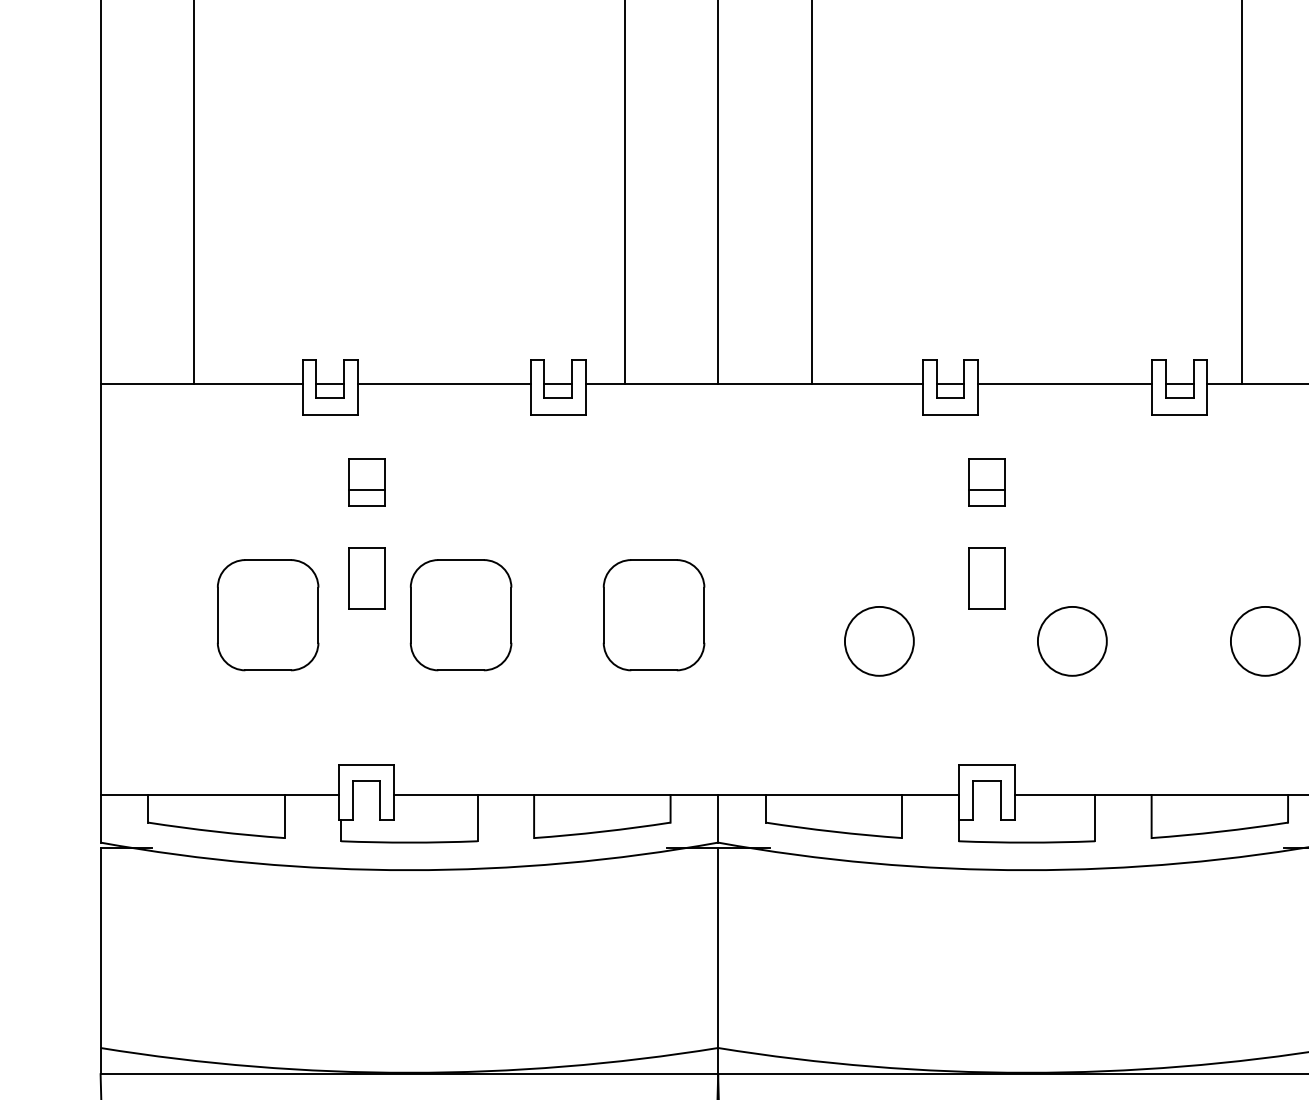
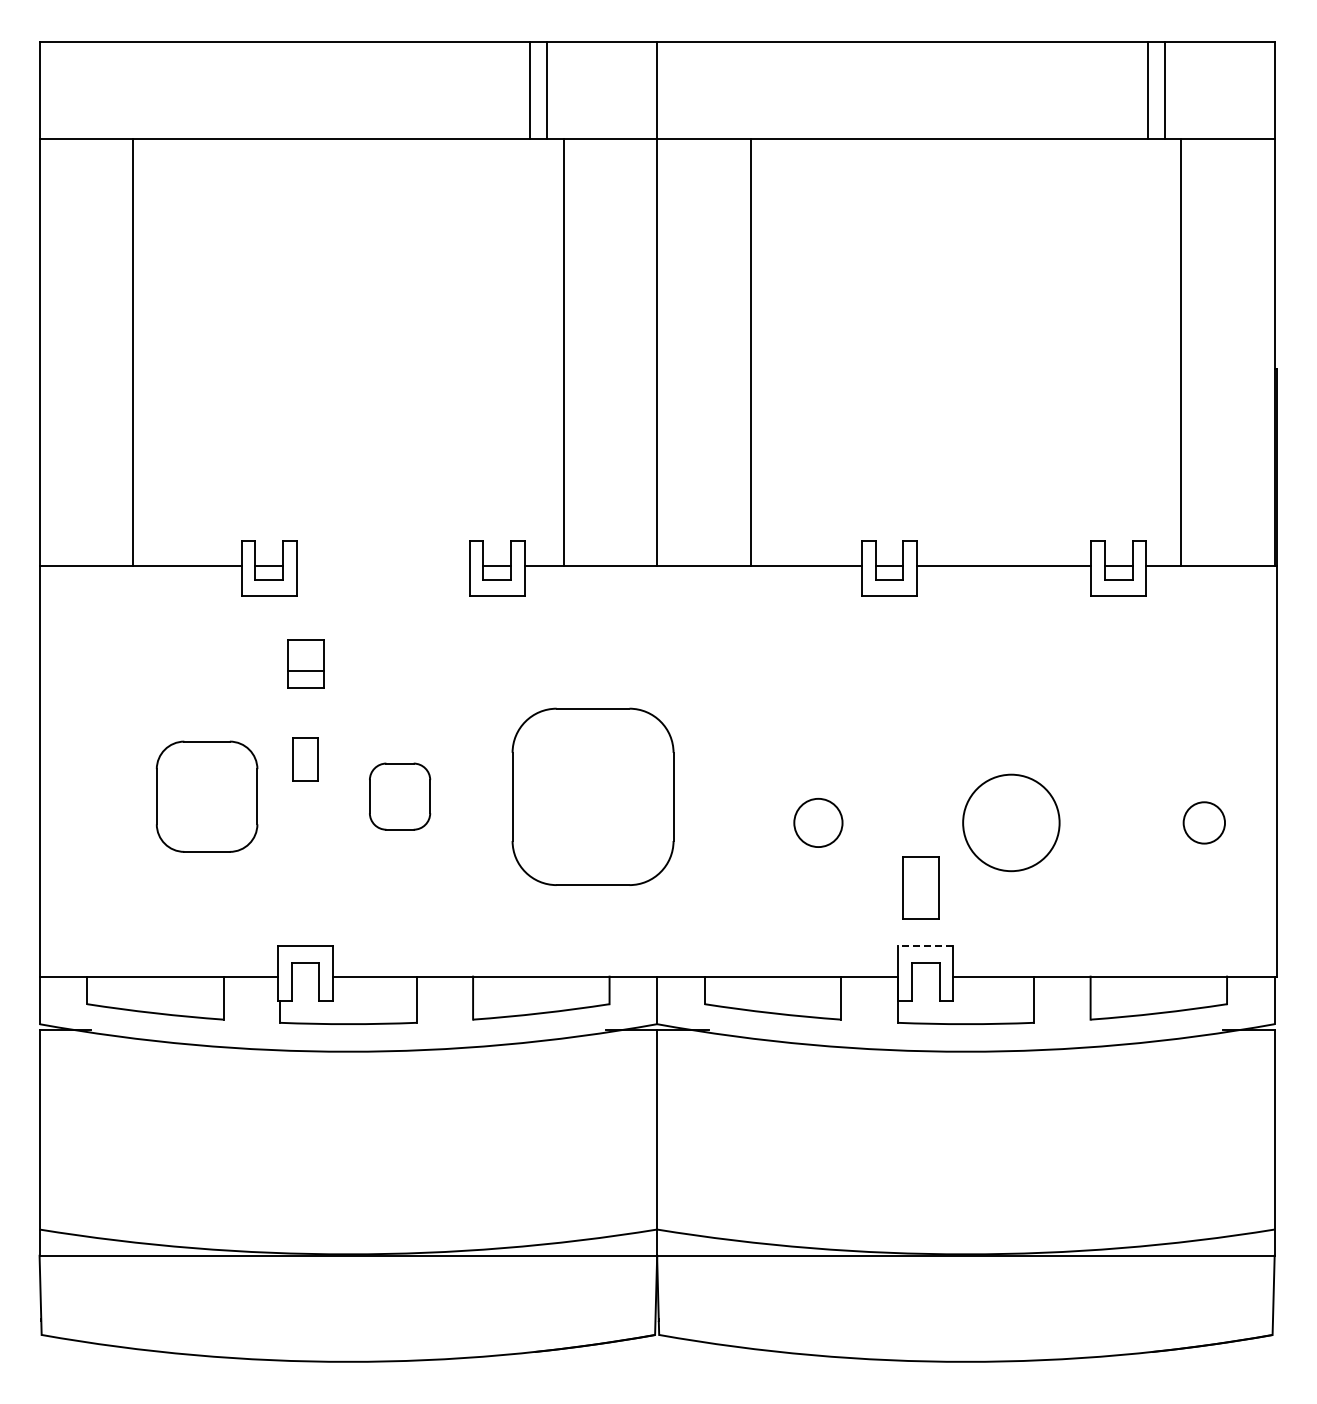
line: (443, 383) -> (382, 565), removed
part: (986, 481) -> (925, 663), removed
part: (366, 577) -> (305, 759), size x0.7
part: (986, 577) -> (920, 887), moved
part: (460, 614) -> (399, 796), size x0.6
part: (653, 614) -> (592, 796), size x1.6
circle: (879, 640) -> (818, 822), size x0.7
circle: (1071, 640) -> (1010, 822), size x1.4
circle: (1264, 640) -> (1203, 822), size x0.6
line: (986, 764) -> (925, 946), solid -> dashed

